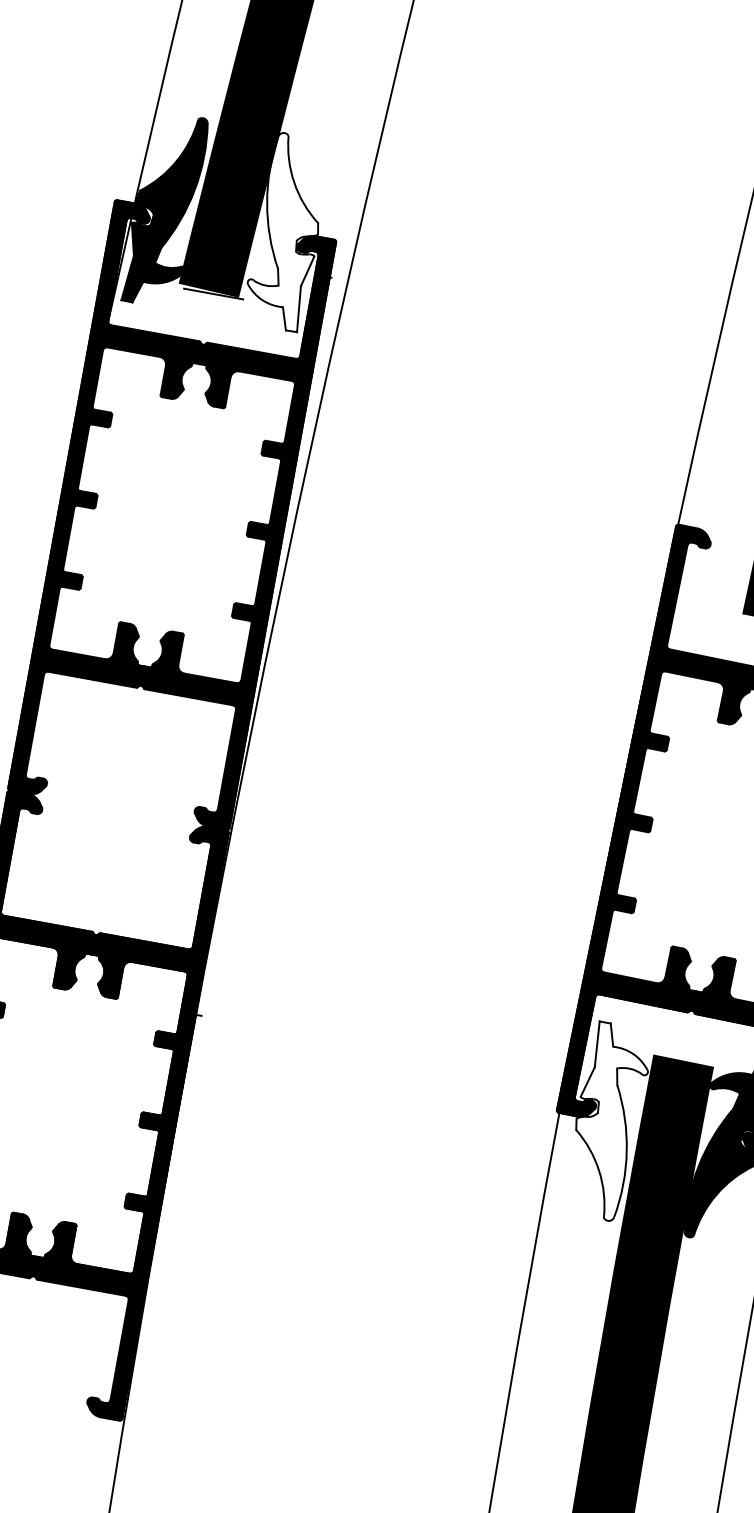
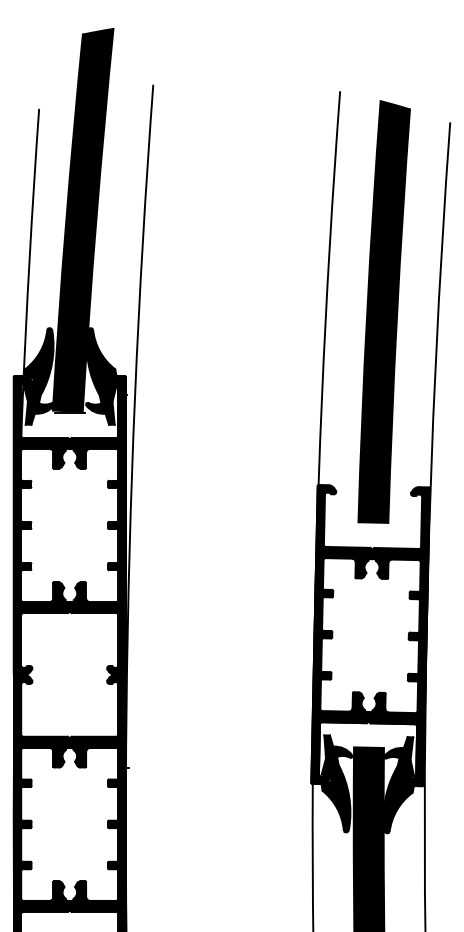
fill: (288, 232) -> (101, 376), added
fill: (606, 1120) -> (336, 783), added

